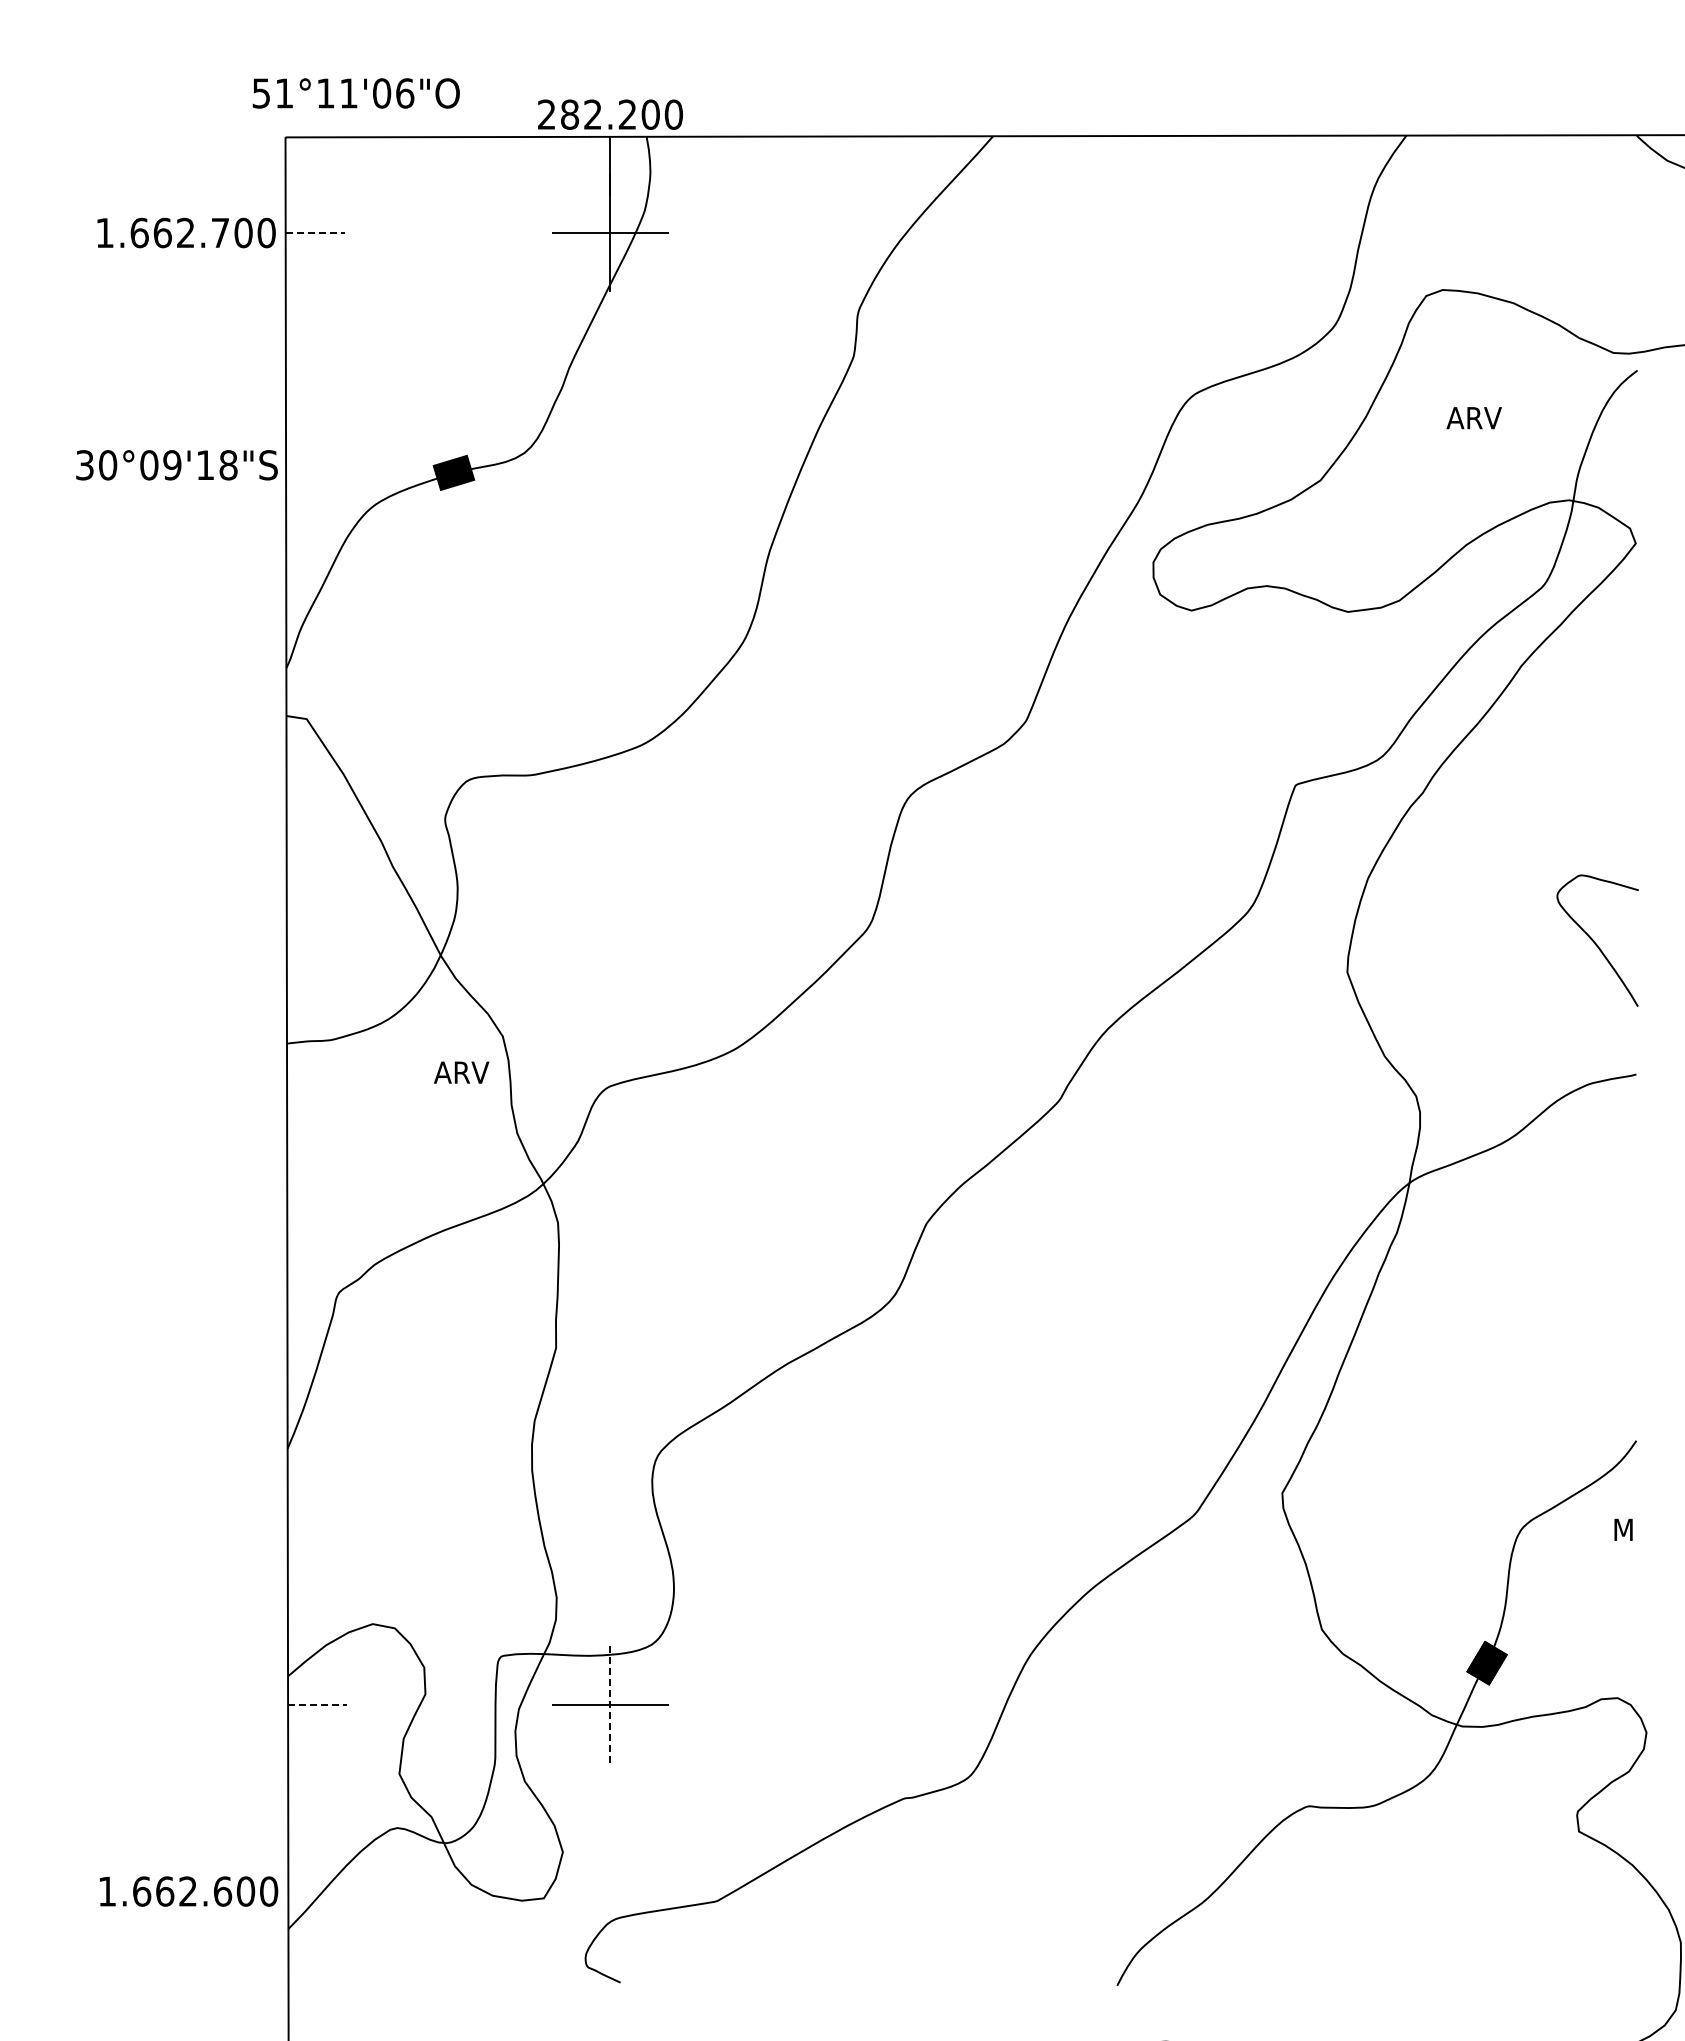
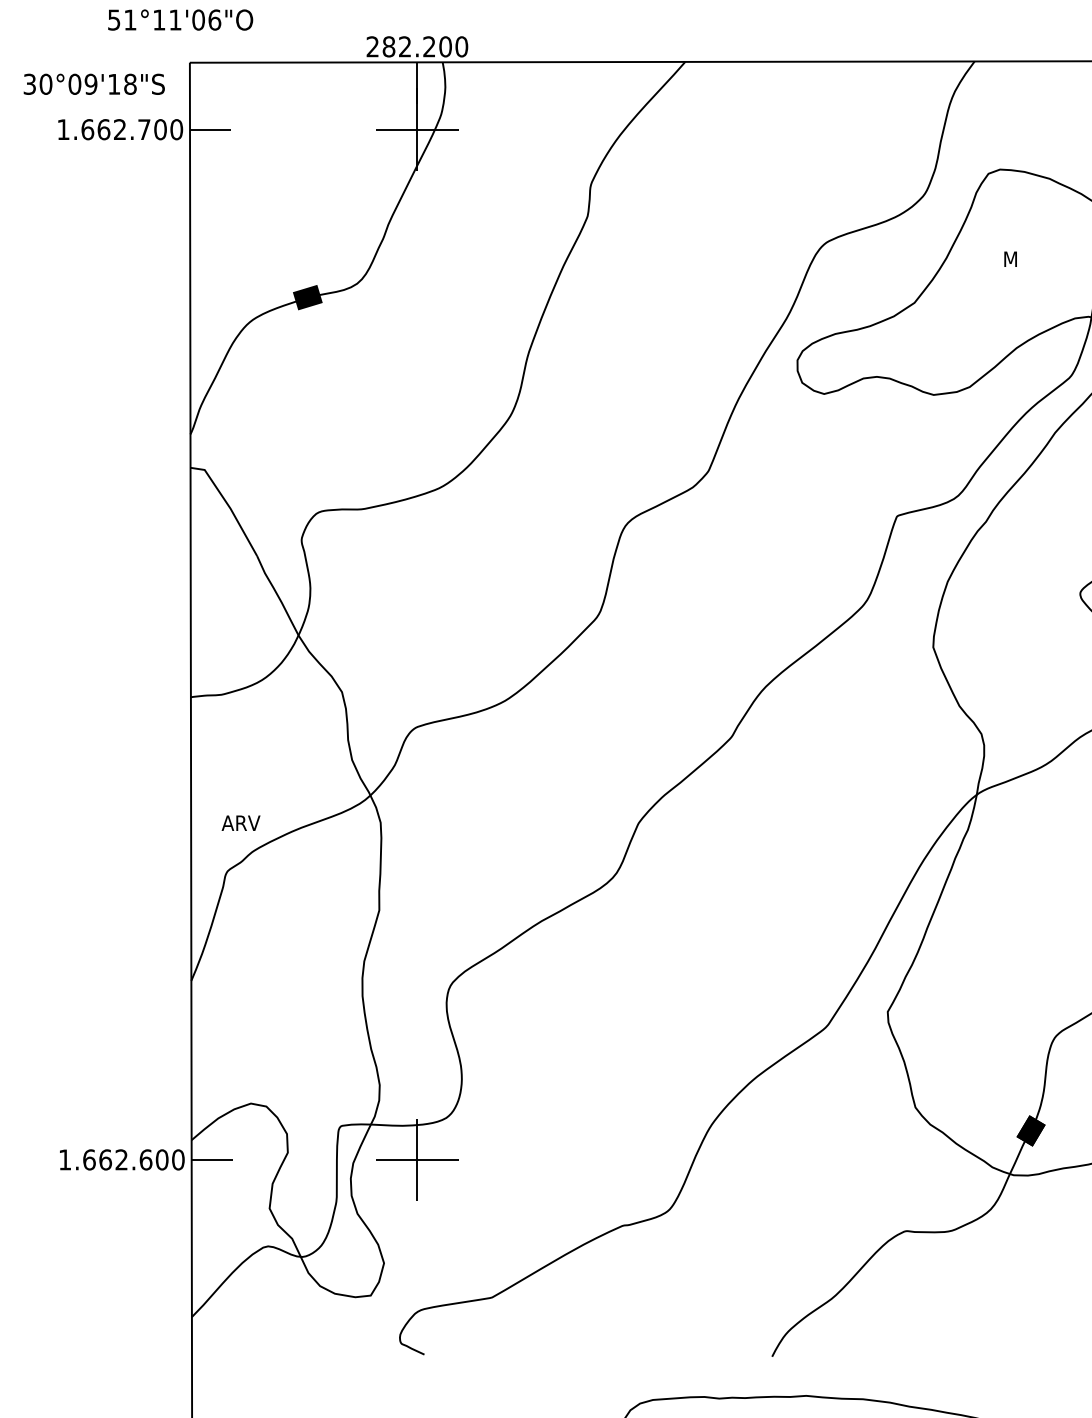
text: (355, 93) -> (180, 20), moved
line: (315, 233) -> (210, 130), dashed -> solid
text: (1473, 418) -> (1021, 259), ARV -> M
text: (176, 465) -> (93, 84), moved
text: (461, 1072) -> (240, 823), moved
line: (317, 1704) -> (212, 1159), dashed -> solid
line: (610, 1704) -> (417, 1159), dashed -> solid
text: (188, 1891) -> (121, 1159), moved

